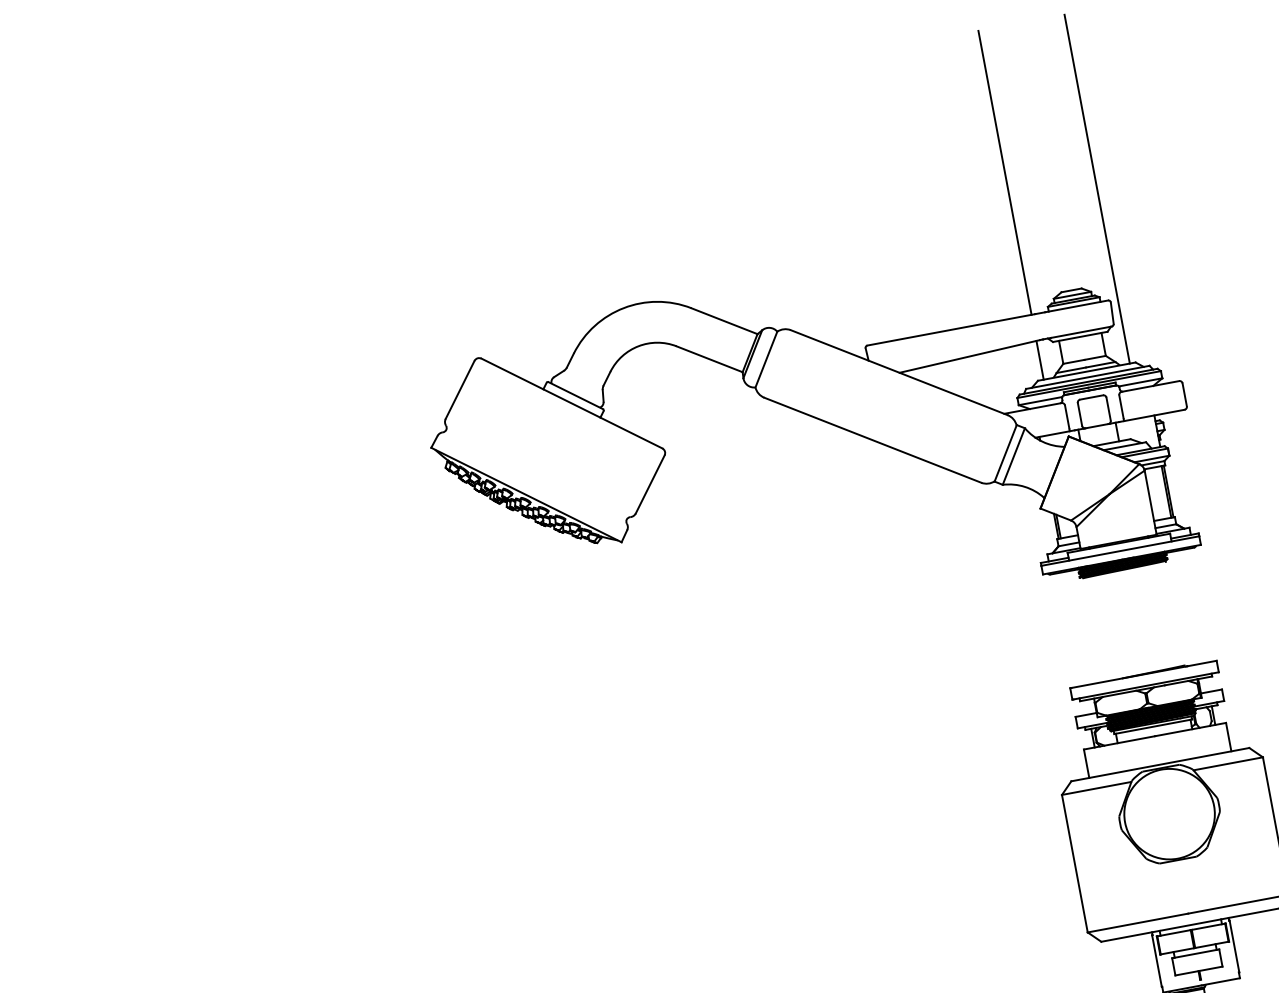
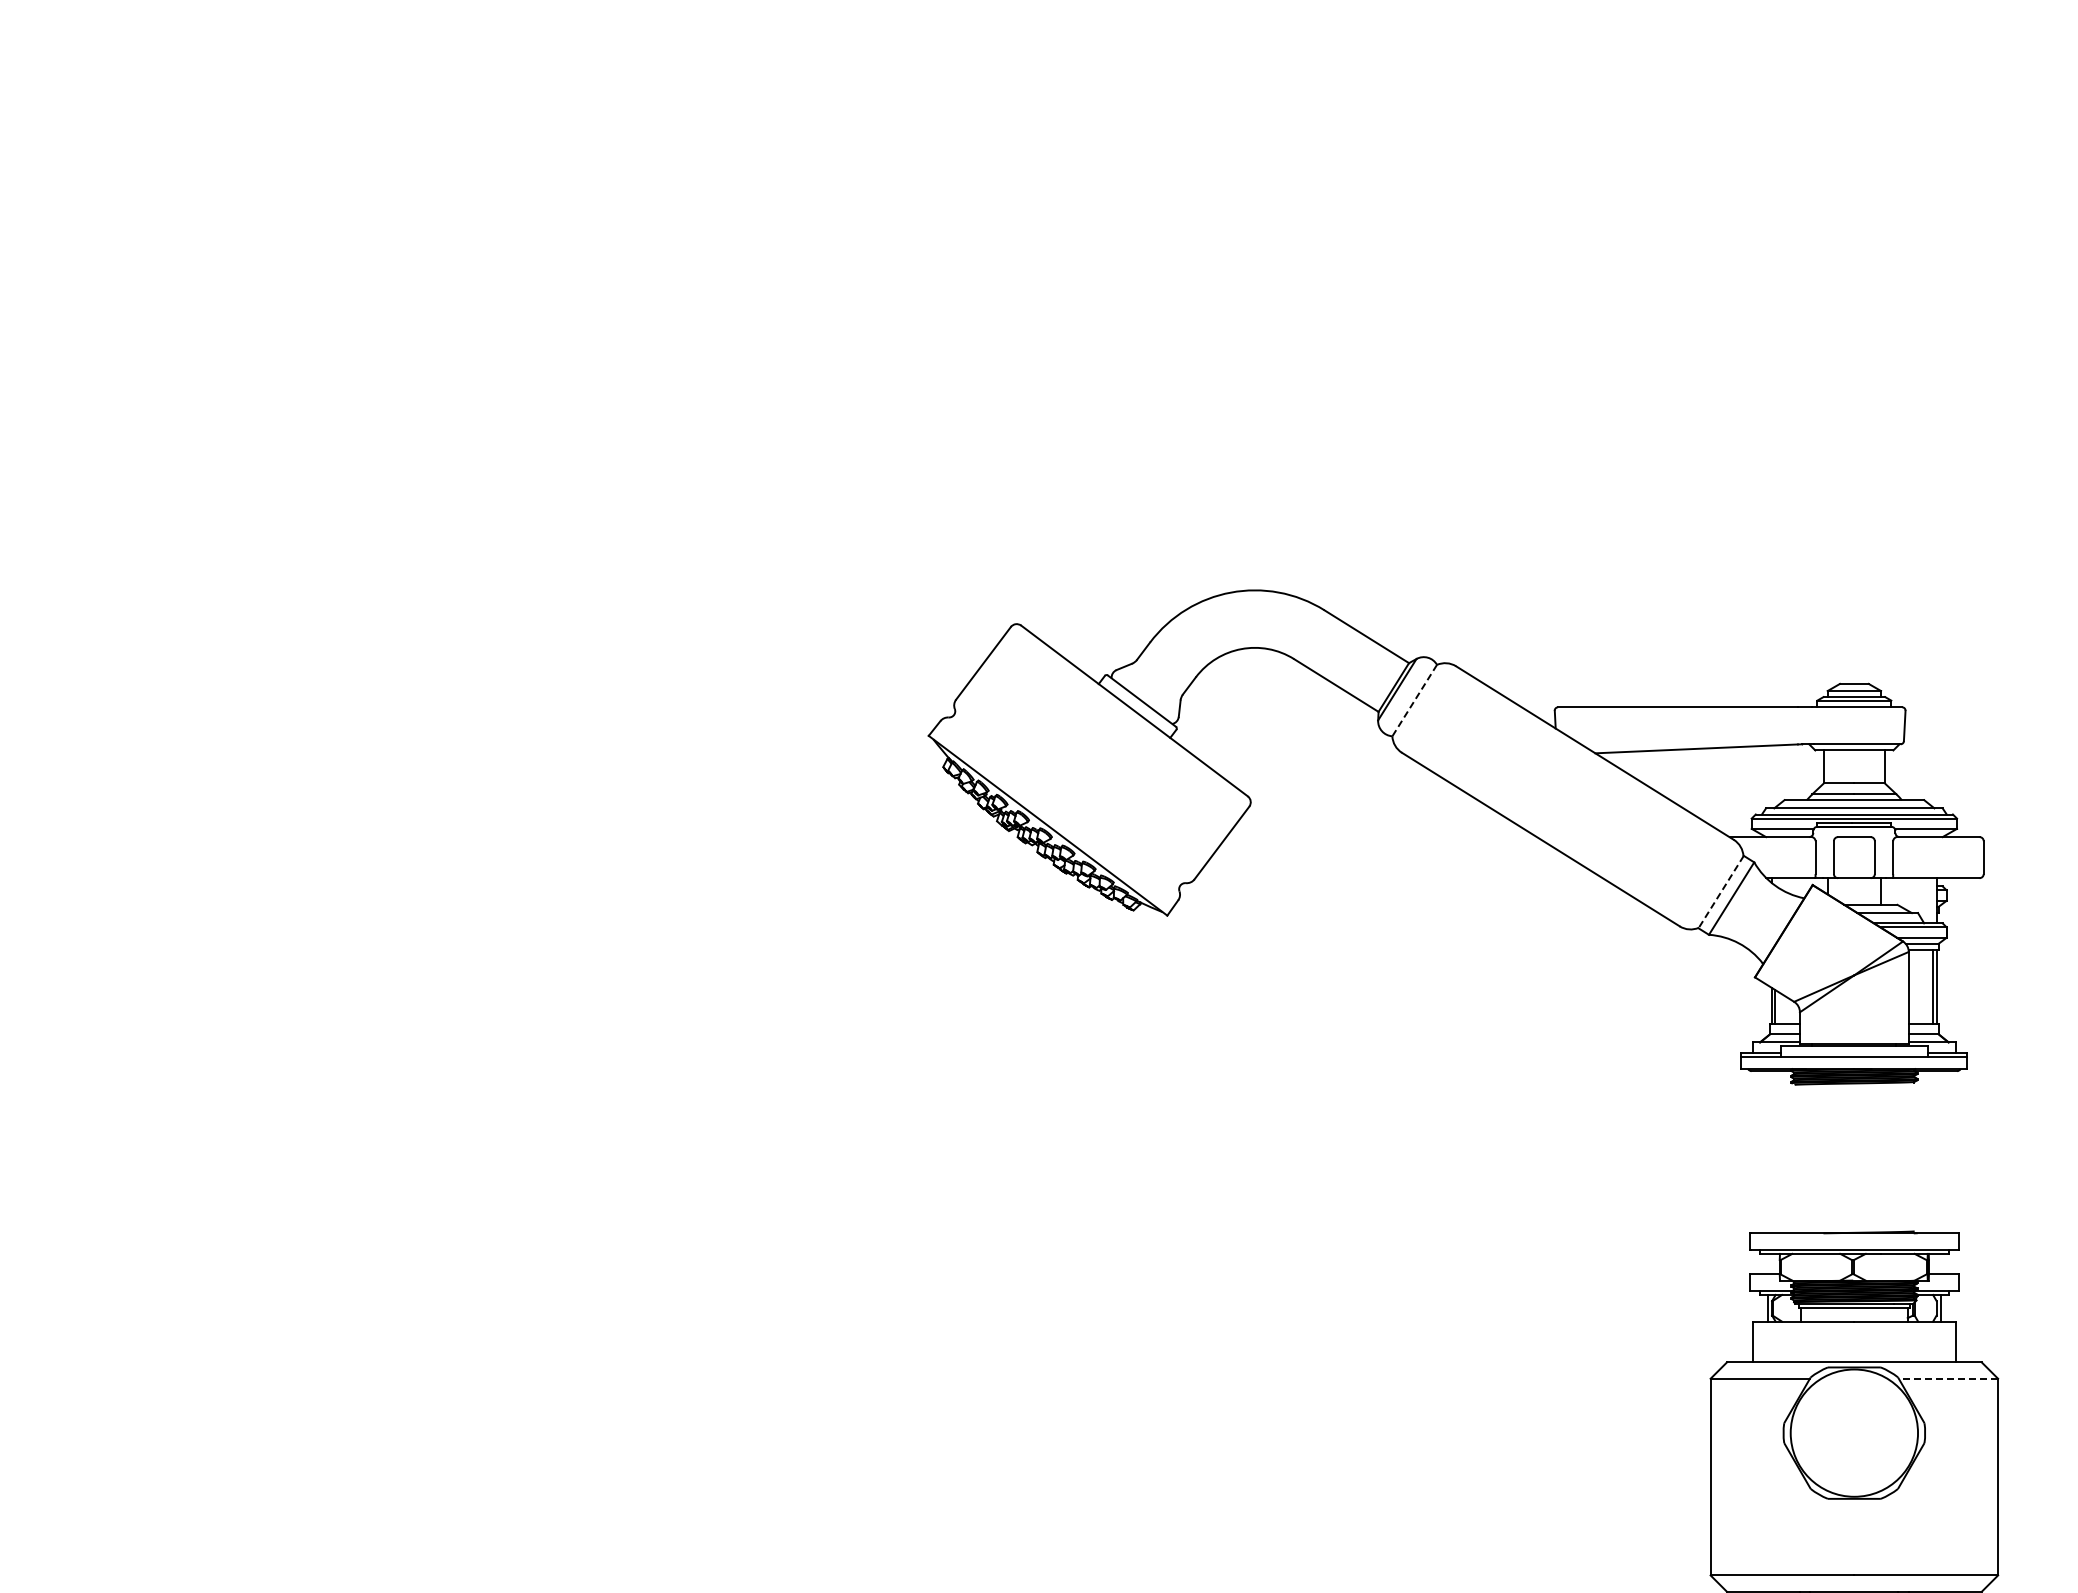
line: (1004, 173) -> (1792, 504), removed
line: (1096, 189) -> (1915, 550), removed
line: (766, 359) -> (1414, 700), solid -> dashed
line: (1039, 360) -> (1792, 772), removed
line: (1005, 453) -> (1721, 892), solid -> dashed
line: (1228, 763) -> (1948, 1378), solid -> dashed

